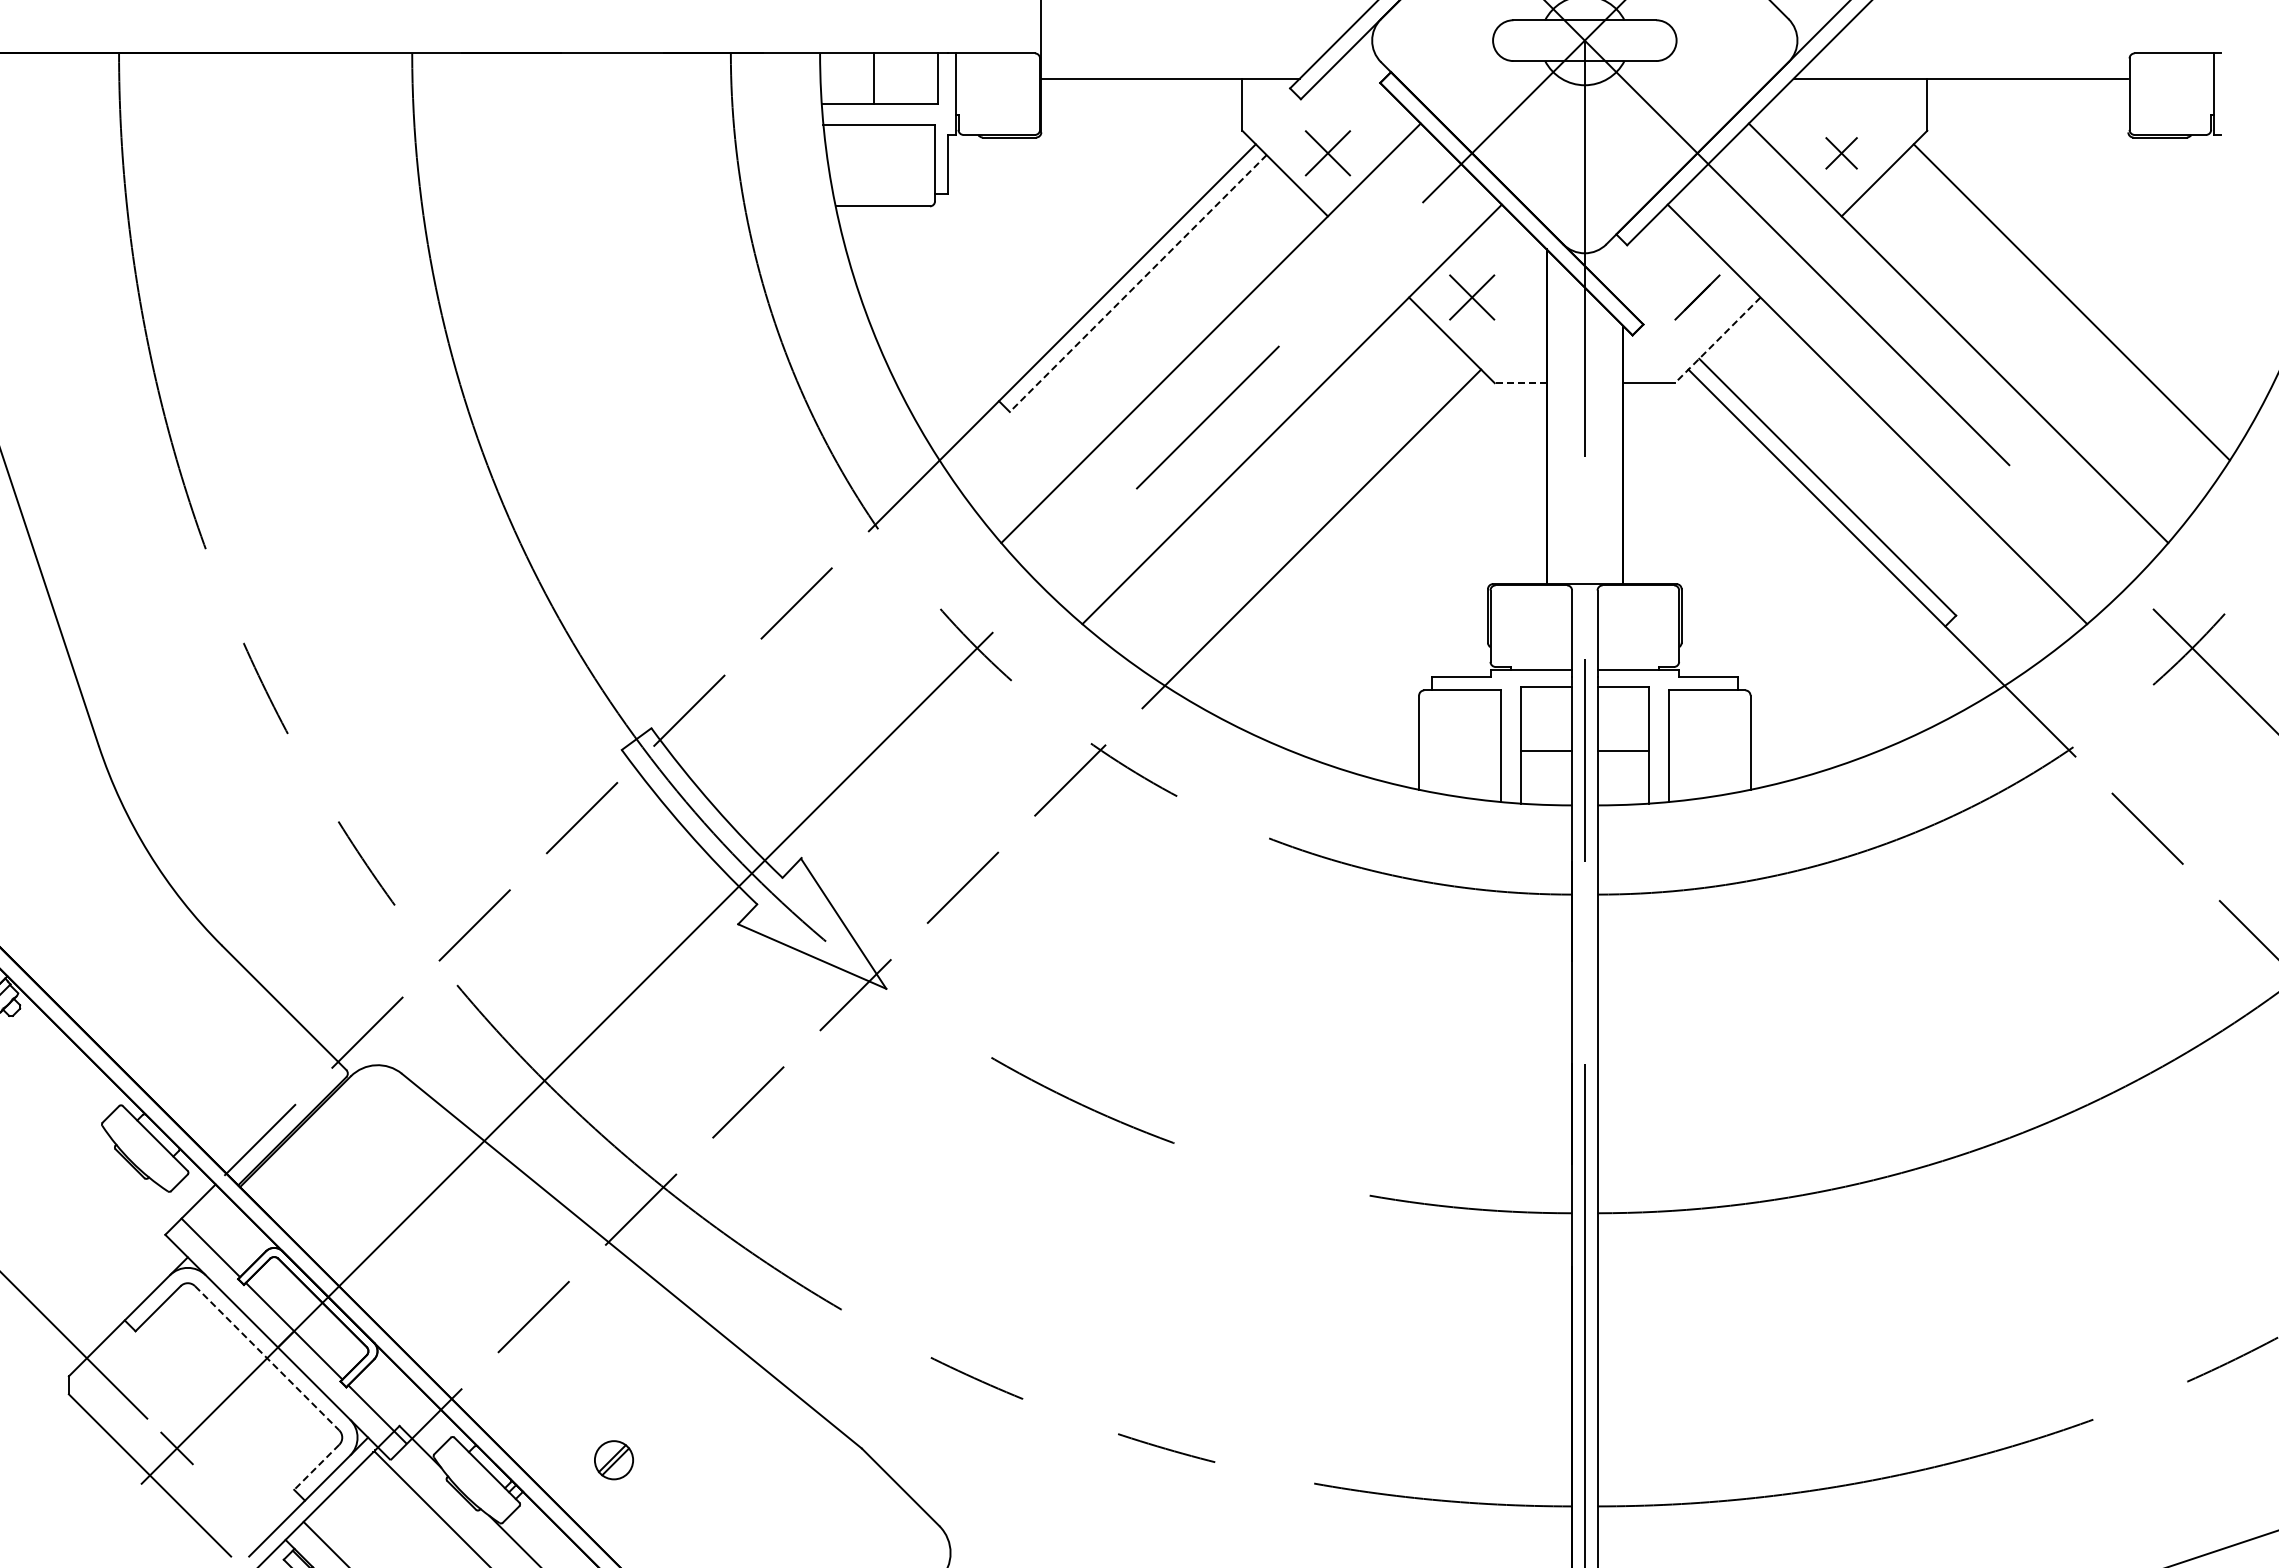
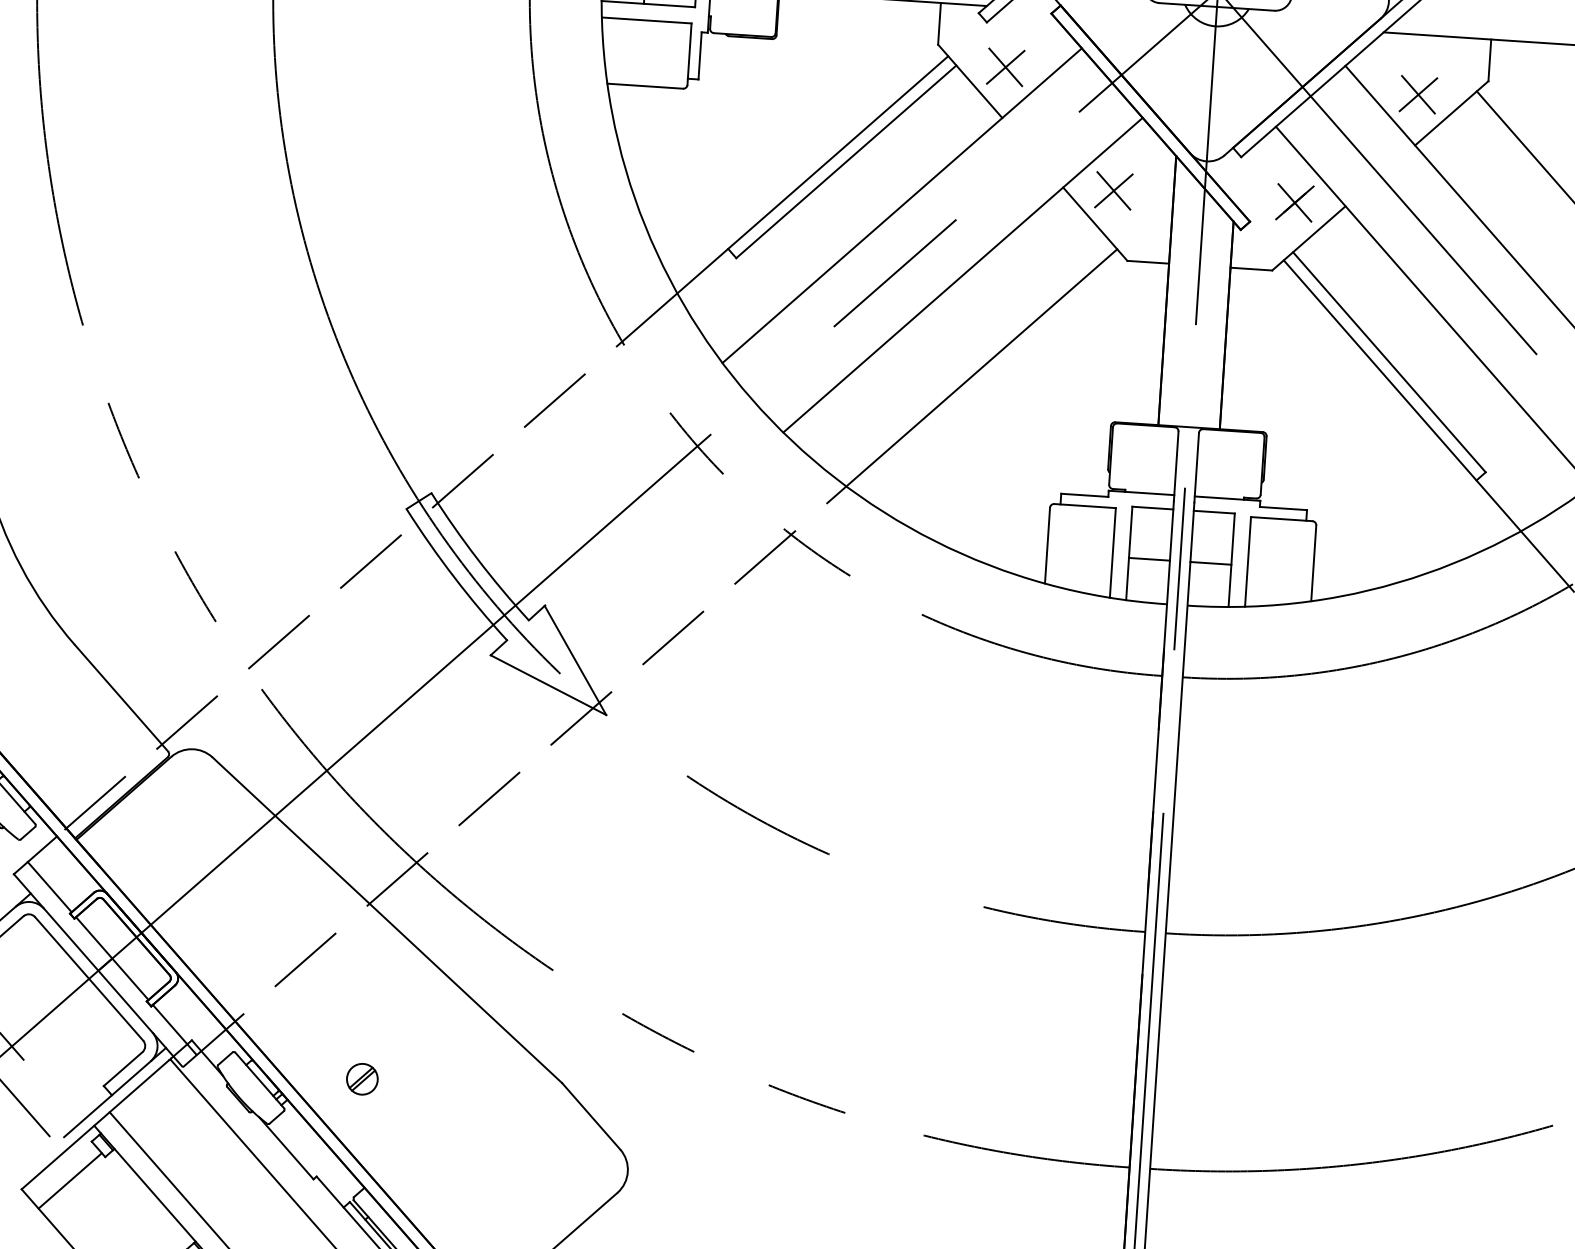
part: (1841, 153) -> (1418, 94), size x1.43
line: (1138, 283) -> (846, 161), dashed -> solid
line: (1697, 297) -> (1294, 202), added
line: (1717, 340) -> (1308, 238), dashed -> solid
line: (1520, 383) -> (1148, 262), dashed -> solid
line: (267, 1358) -> (89, 979), dashed -> solid
line: (316, 1467) -> (122, 1069), dashed -> solid

